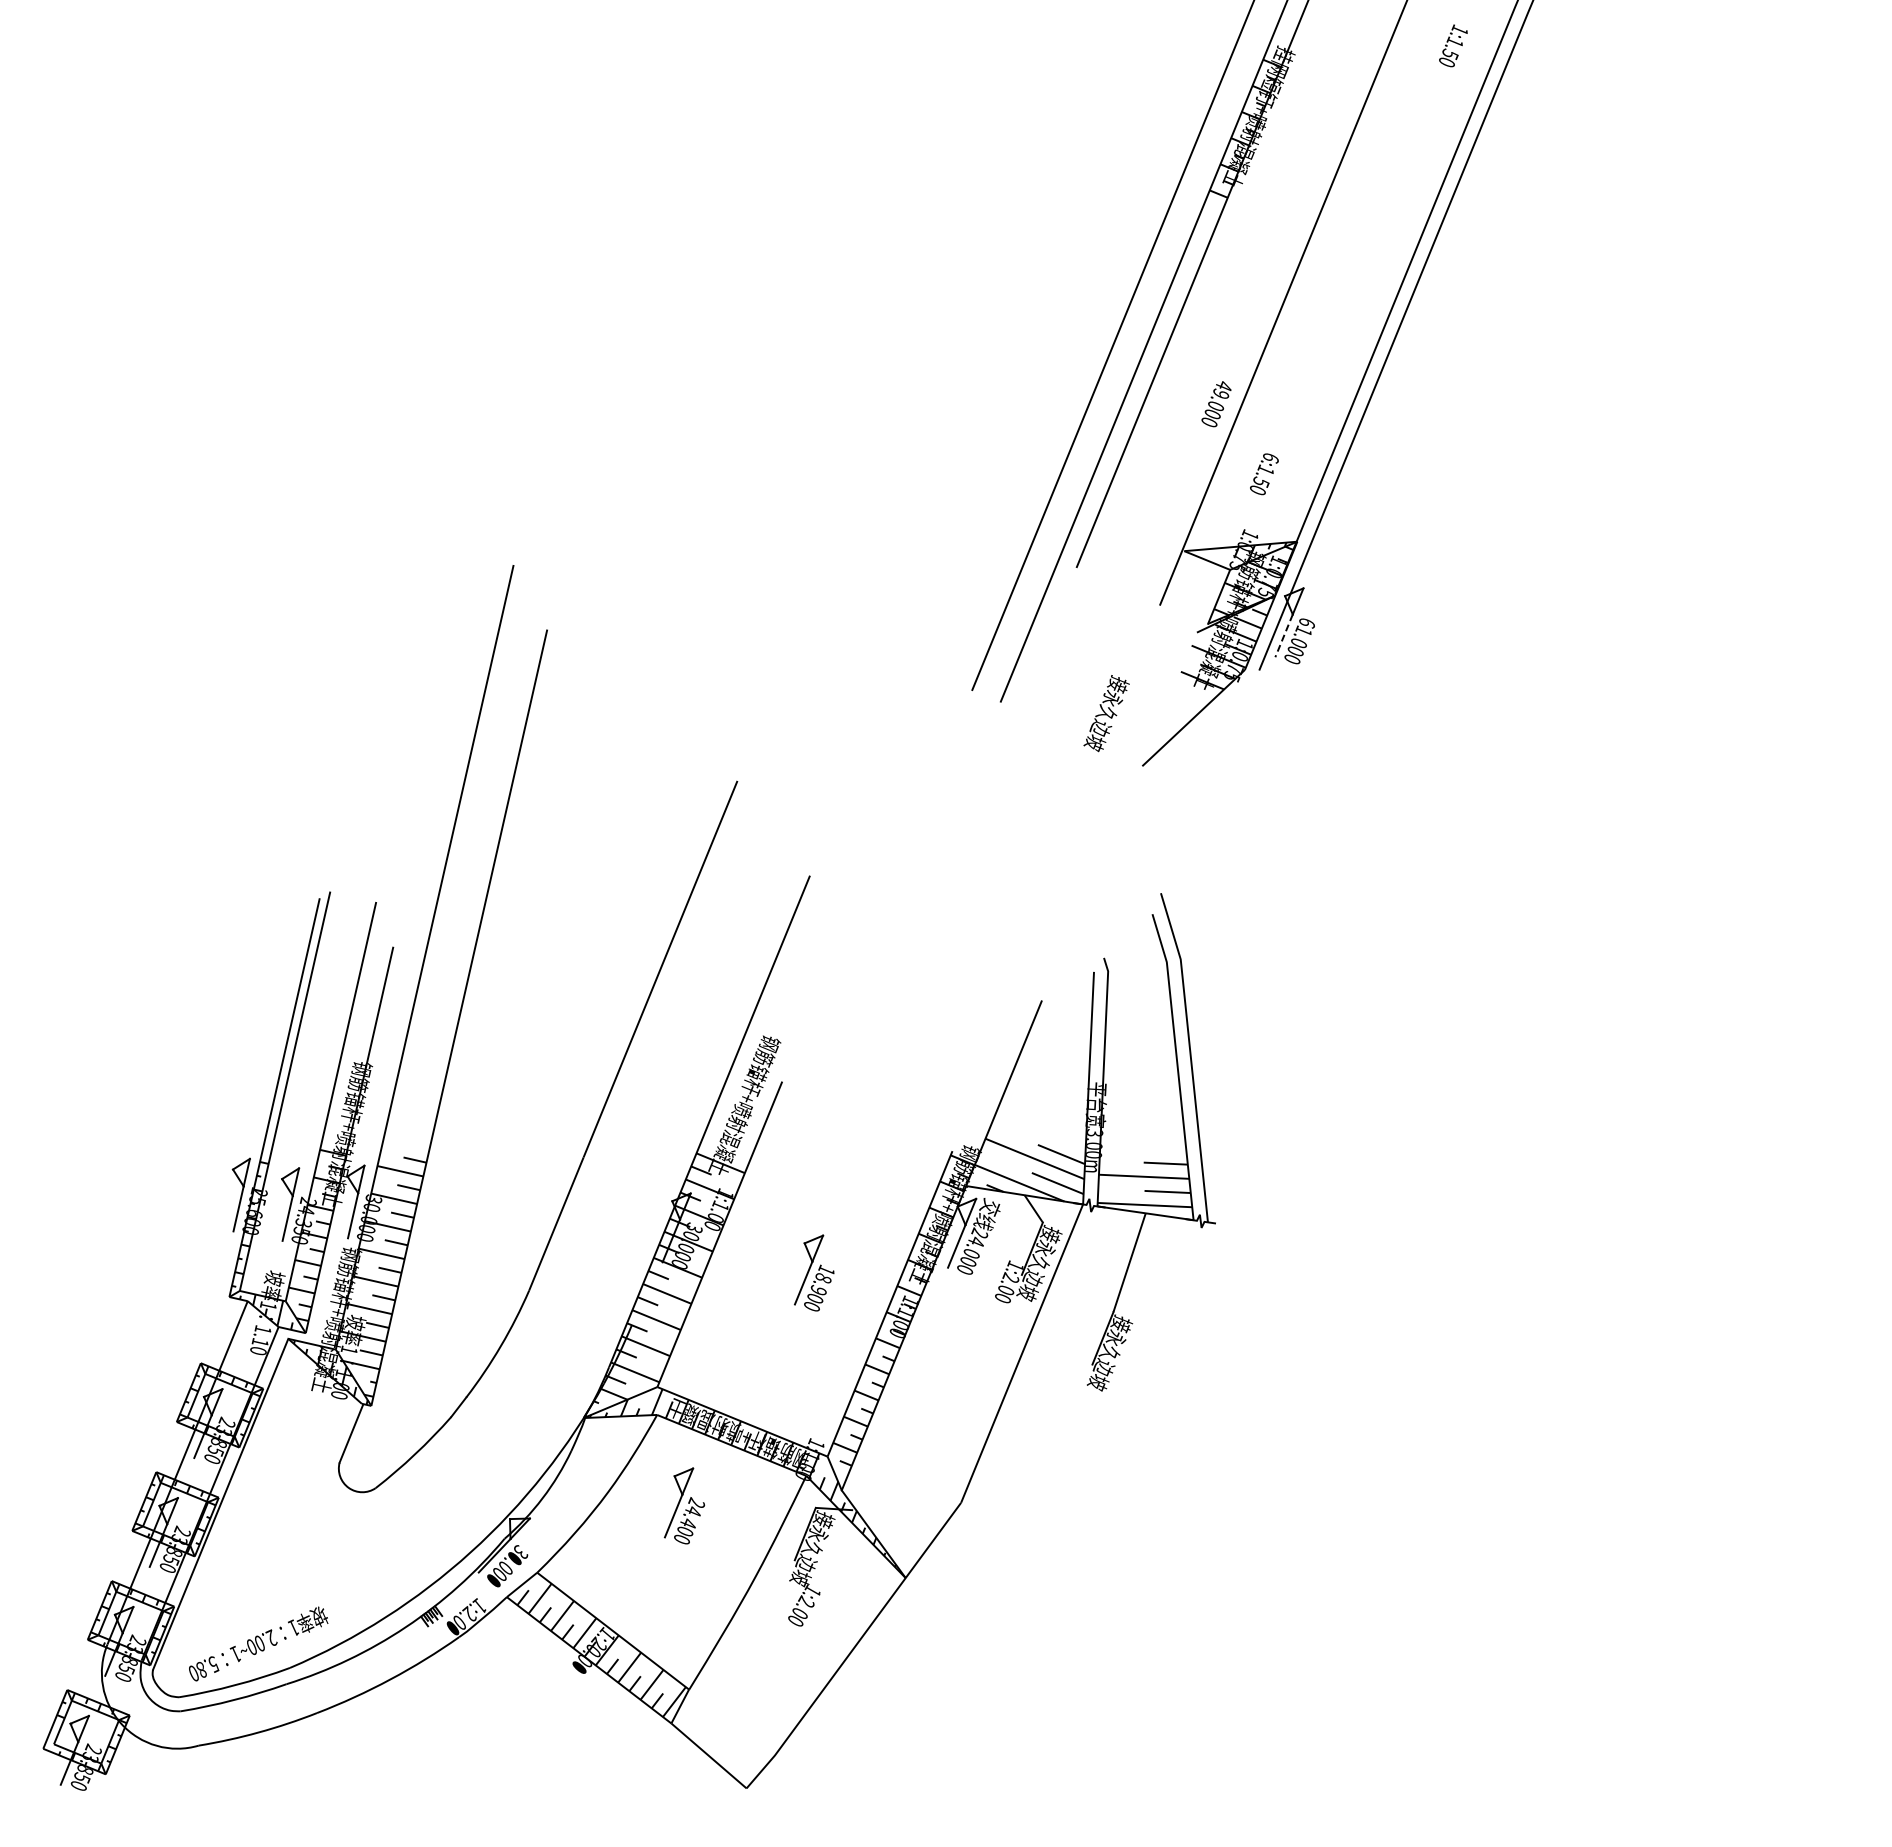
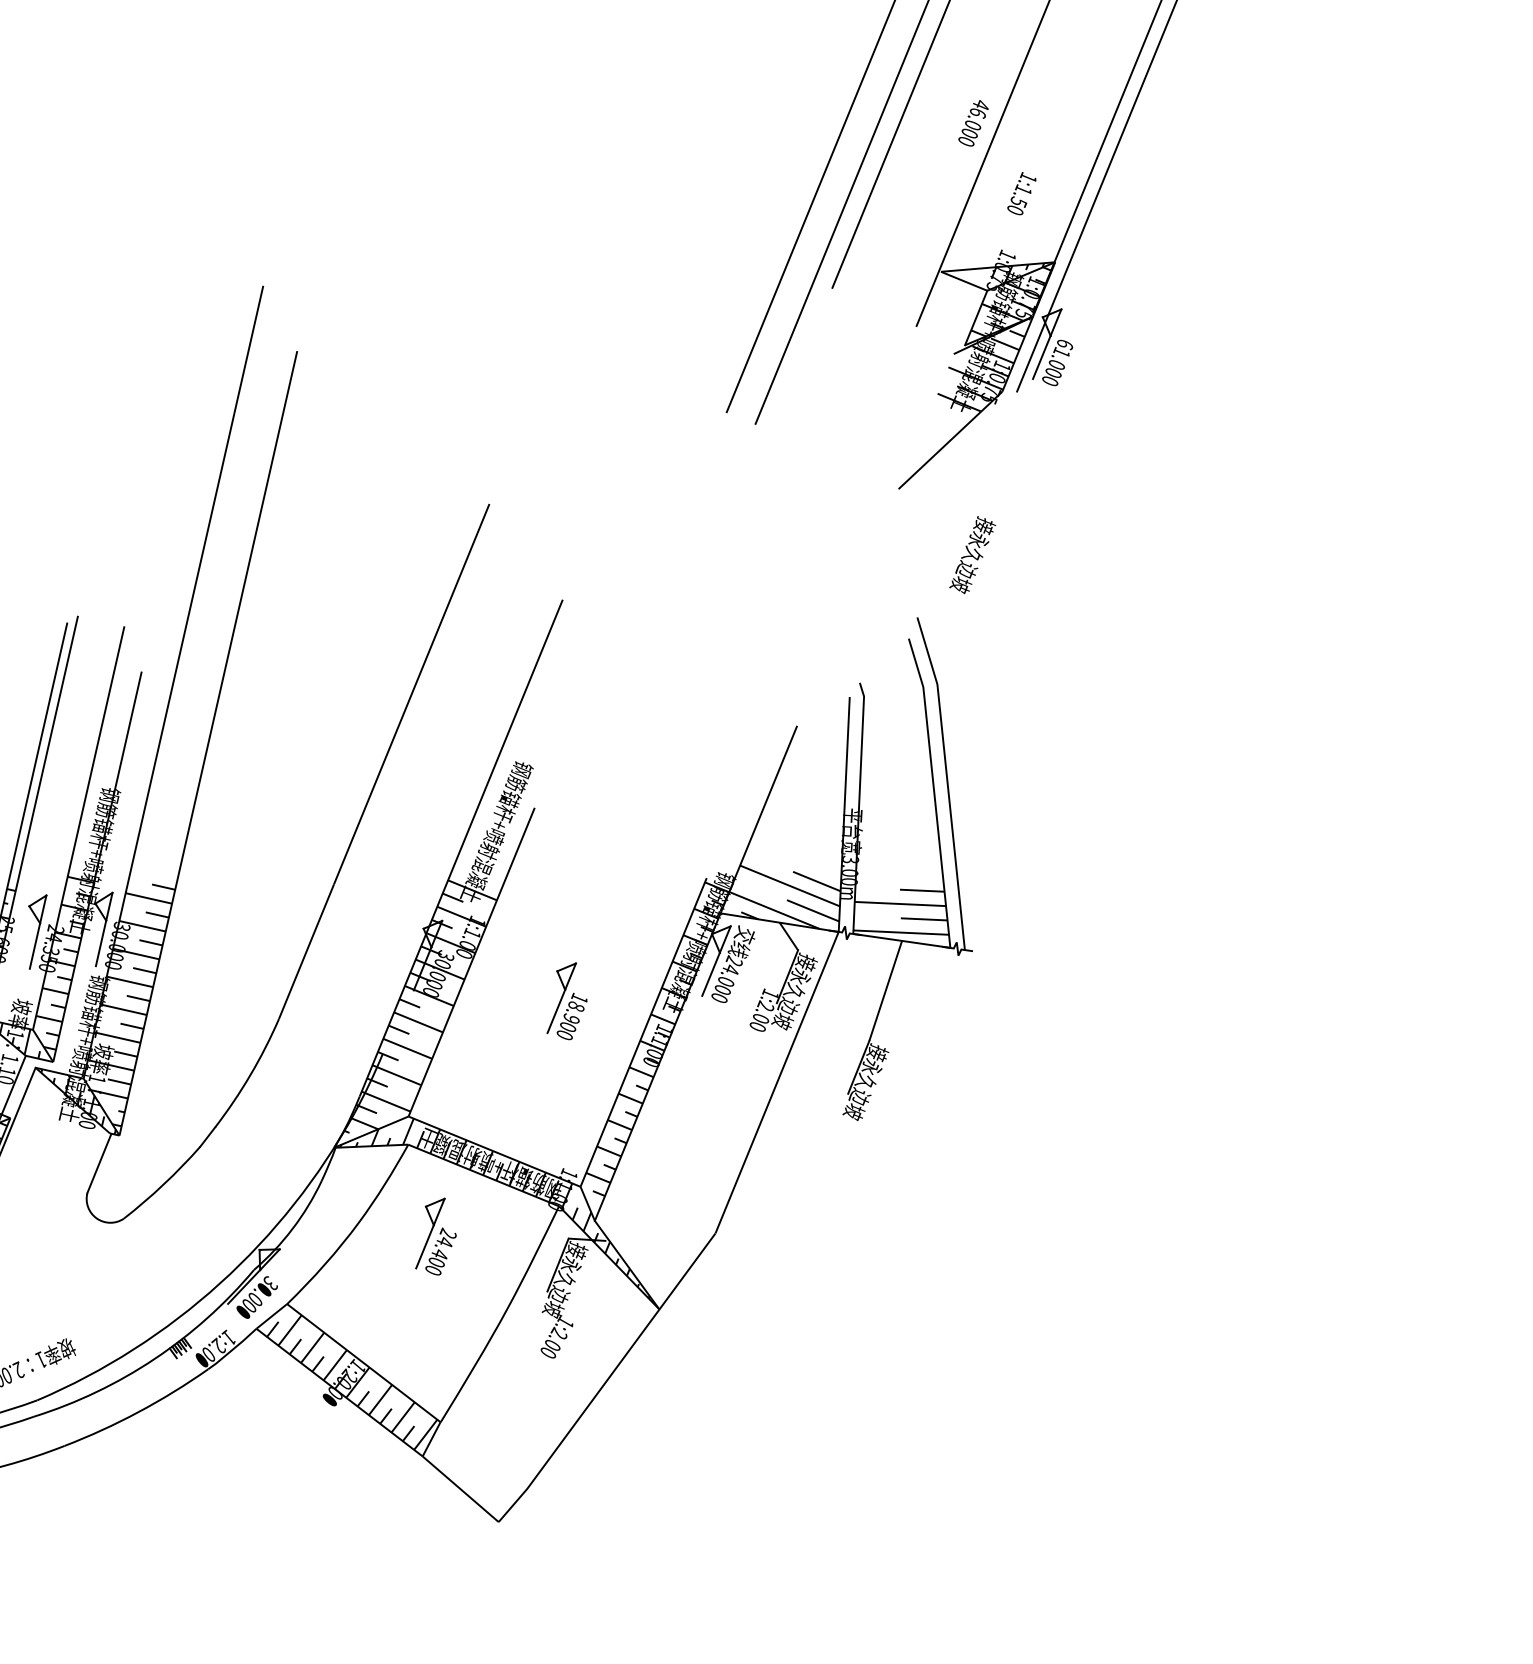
text: (1221, 393) -> (978, 112), 49.000 -> 46.000
text: (1270, 457) -> (1028, 177), 6:1.50 -> 1:1.50
line: (1283, 636) -> (1041, 358), dashed -> solid
text: (1106, 713) -> (972, 555), moved

